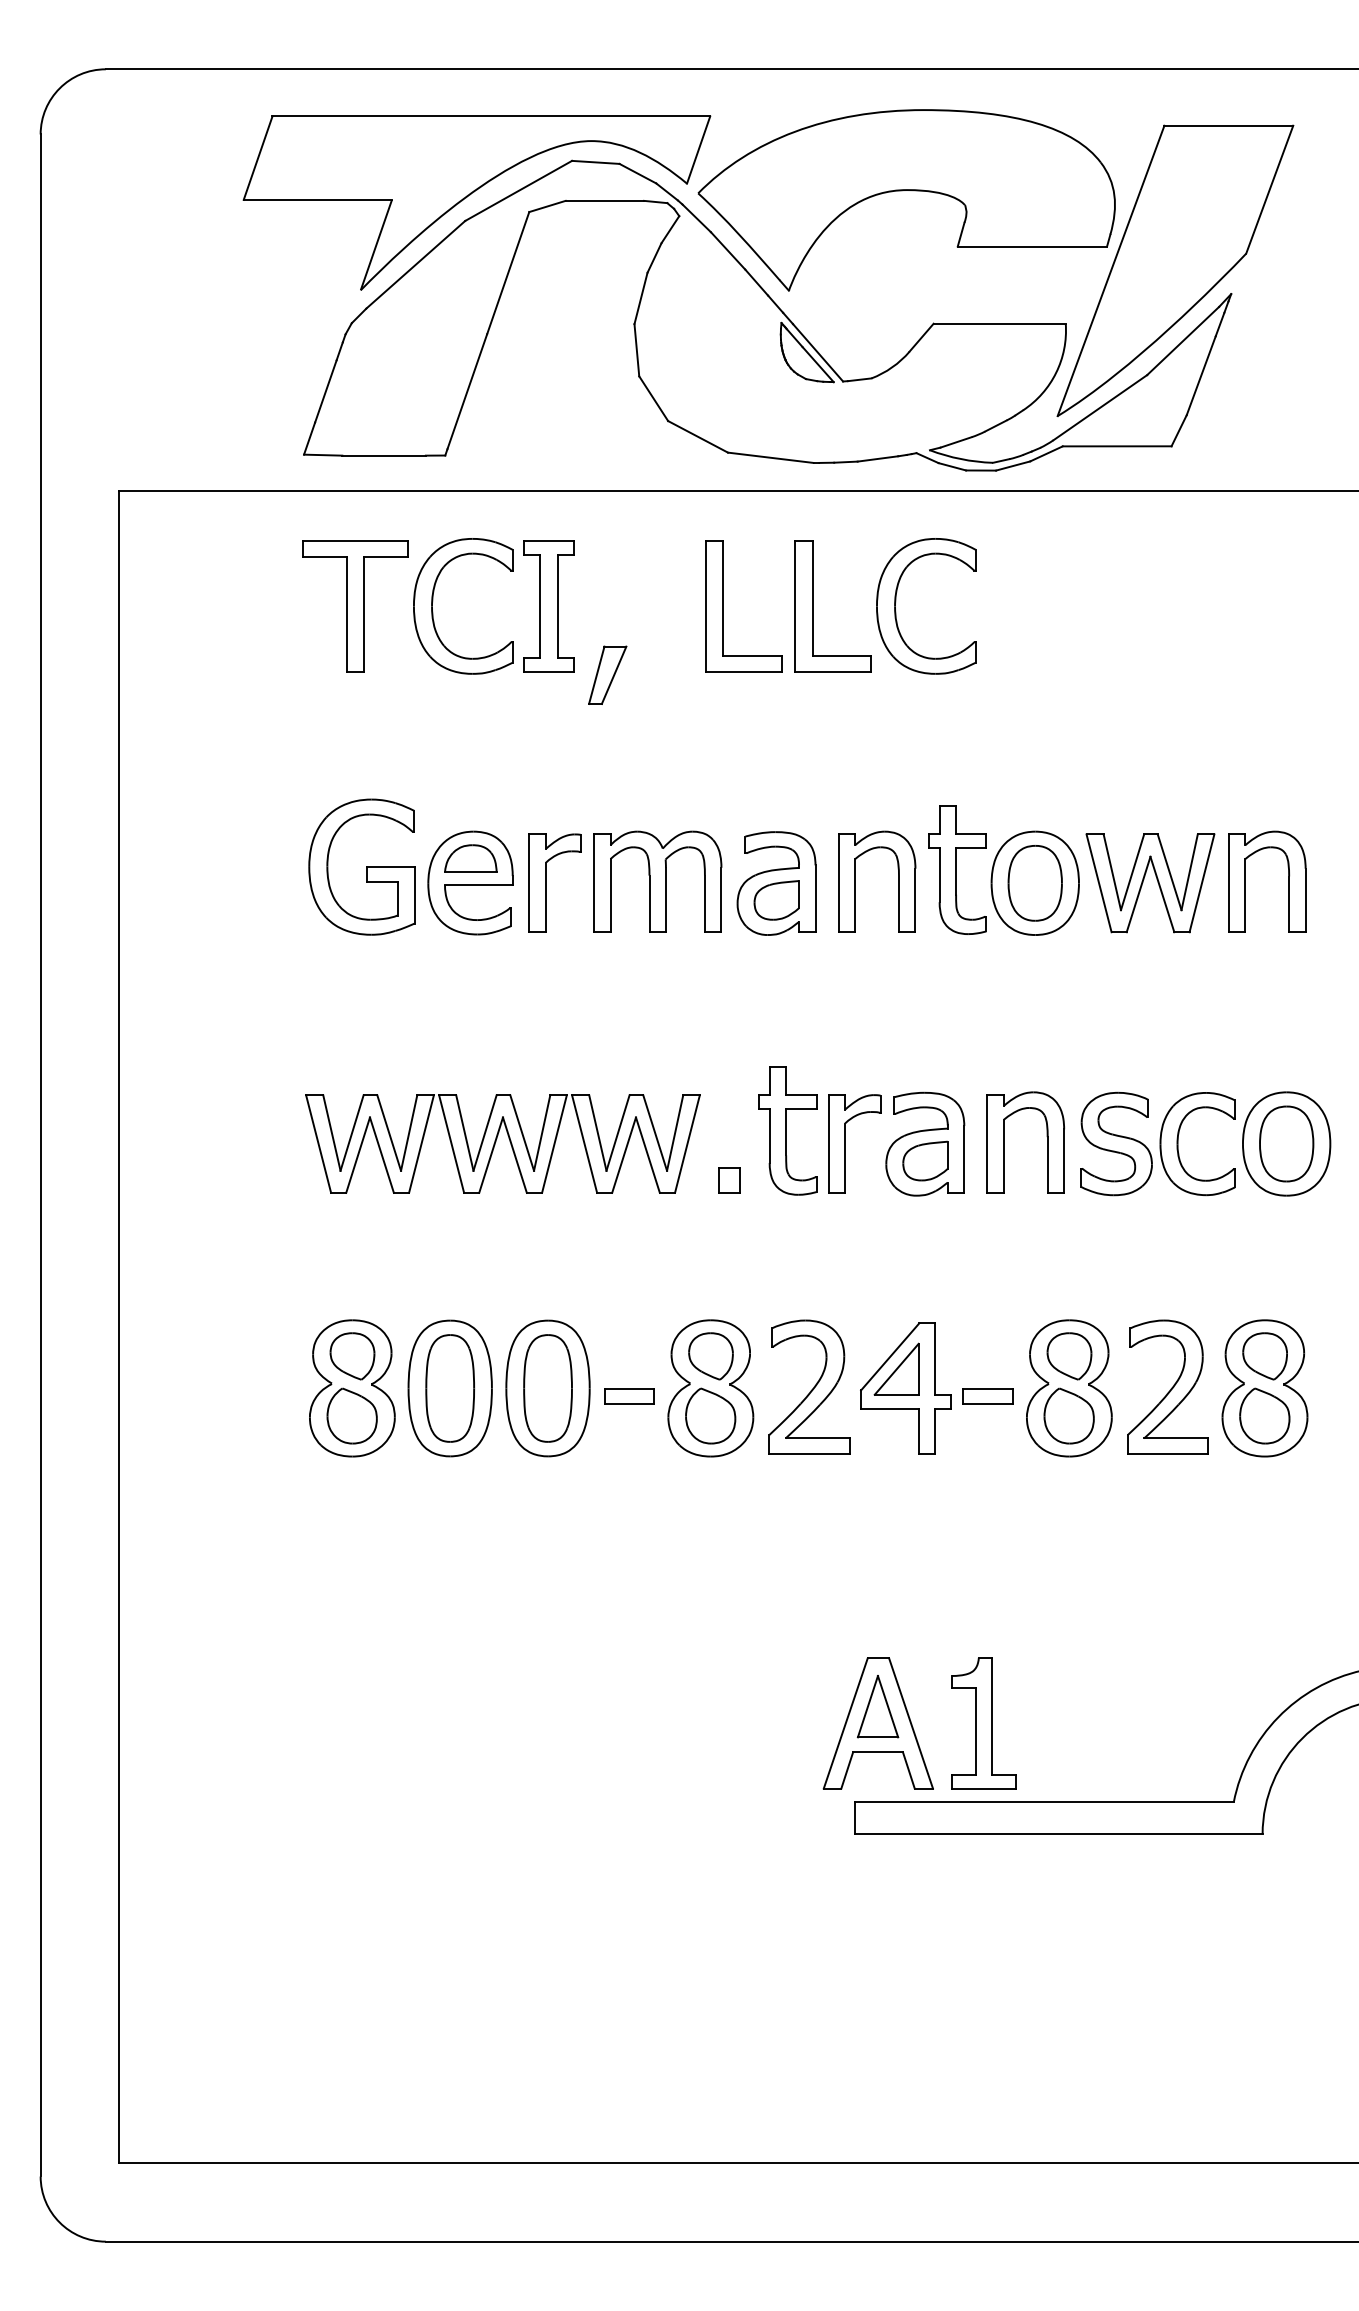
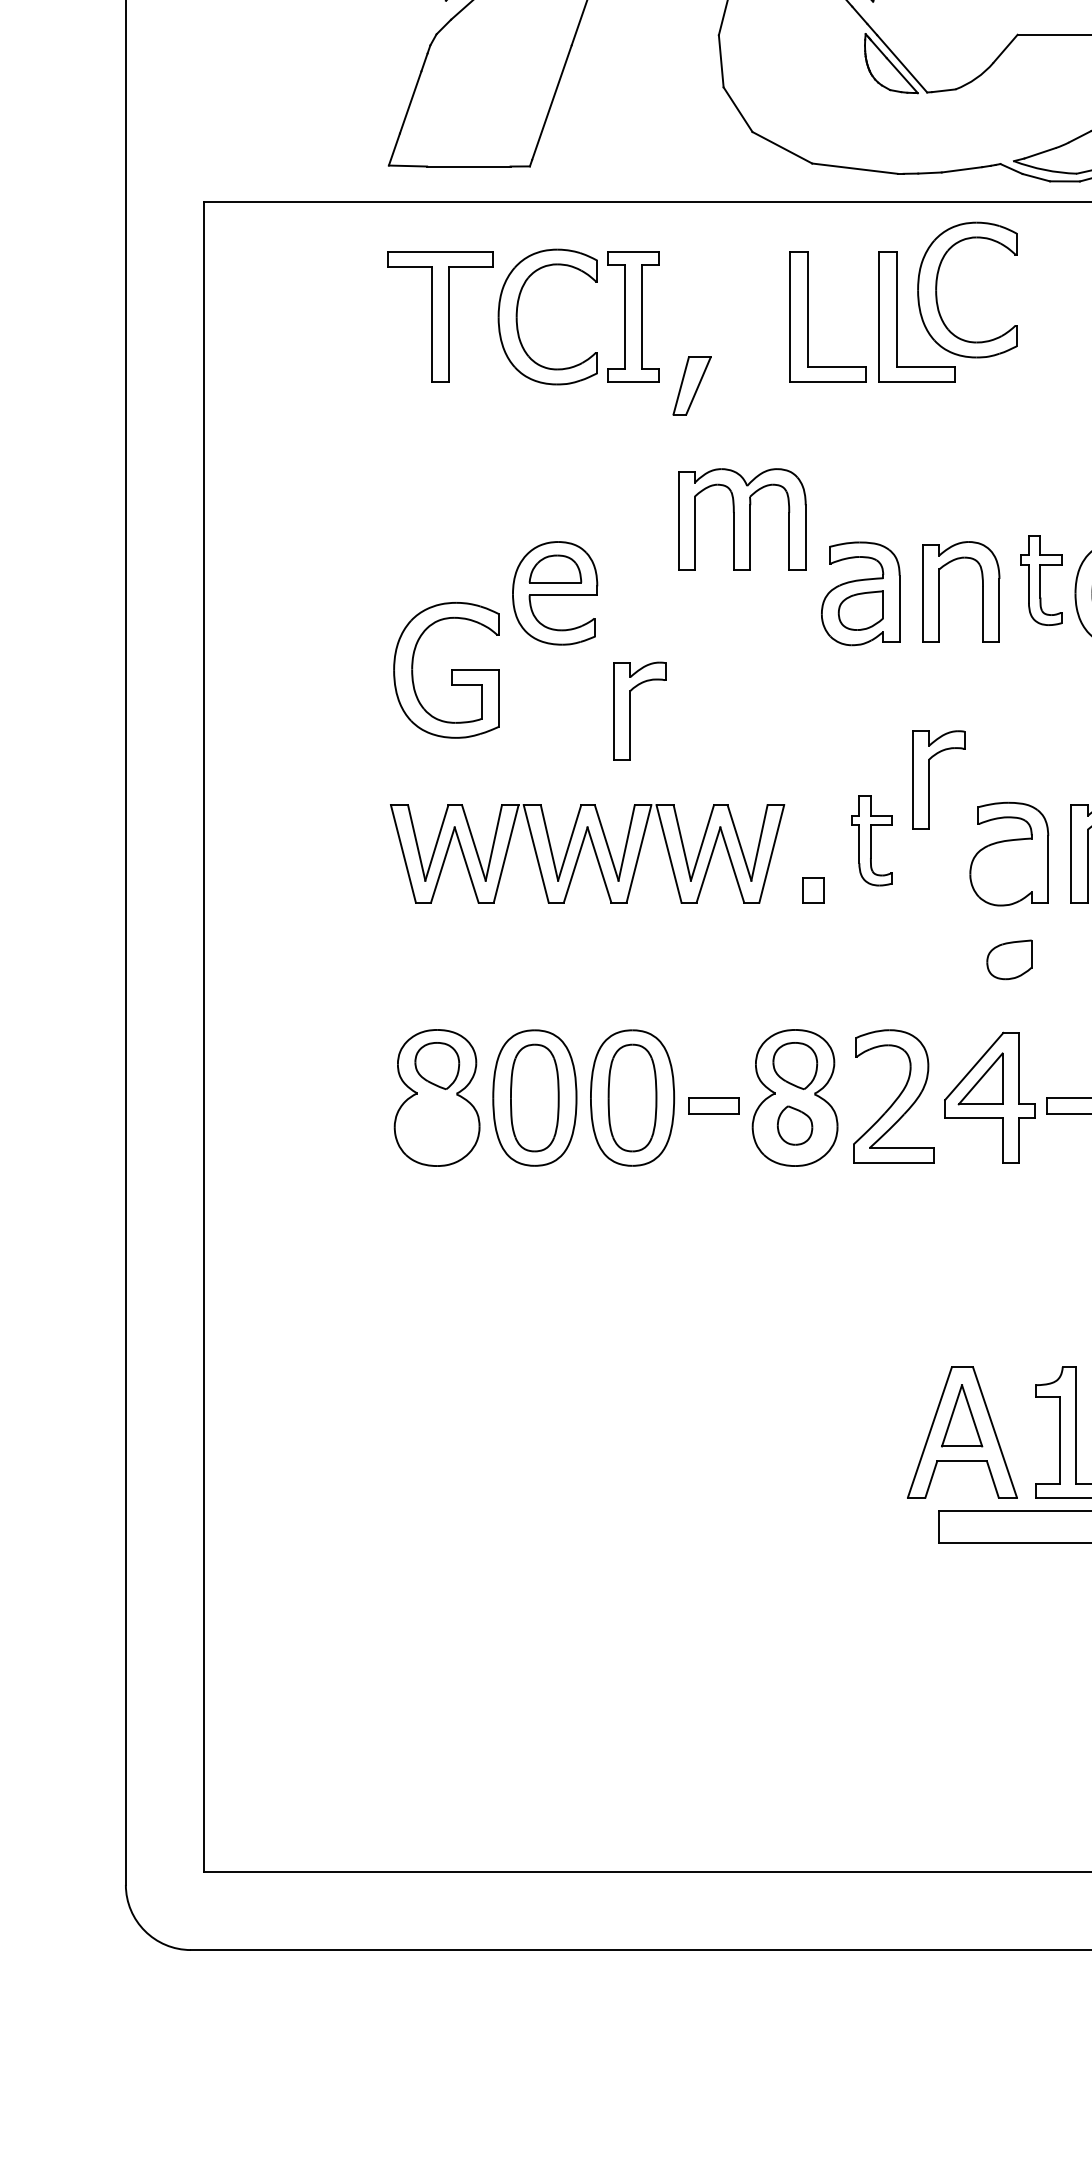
part: (896, 602) -> (937, 286), moved
part: (361, 866) -> (446, 669), moved
part: (957, 869) -> (1041, 579), size x0.7
part: (657, 881) -> (741, 518), moved
part: (546, 882) -> (631, 710), moved
part: (787, 1130) -> (871, 840), size x0.7
part: (845, 1143) -> (929, 779), moved
part: (925, 1160) -> (1009, 959), moved
part: (351, 1415) -> (436, 1125), removed
part: (710, 1415) -> (794, 1125), size x0.7

